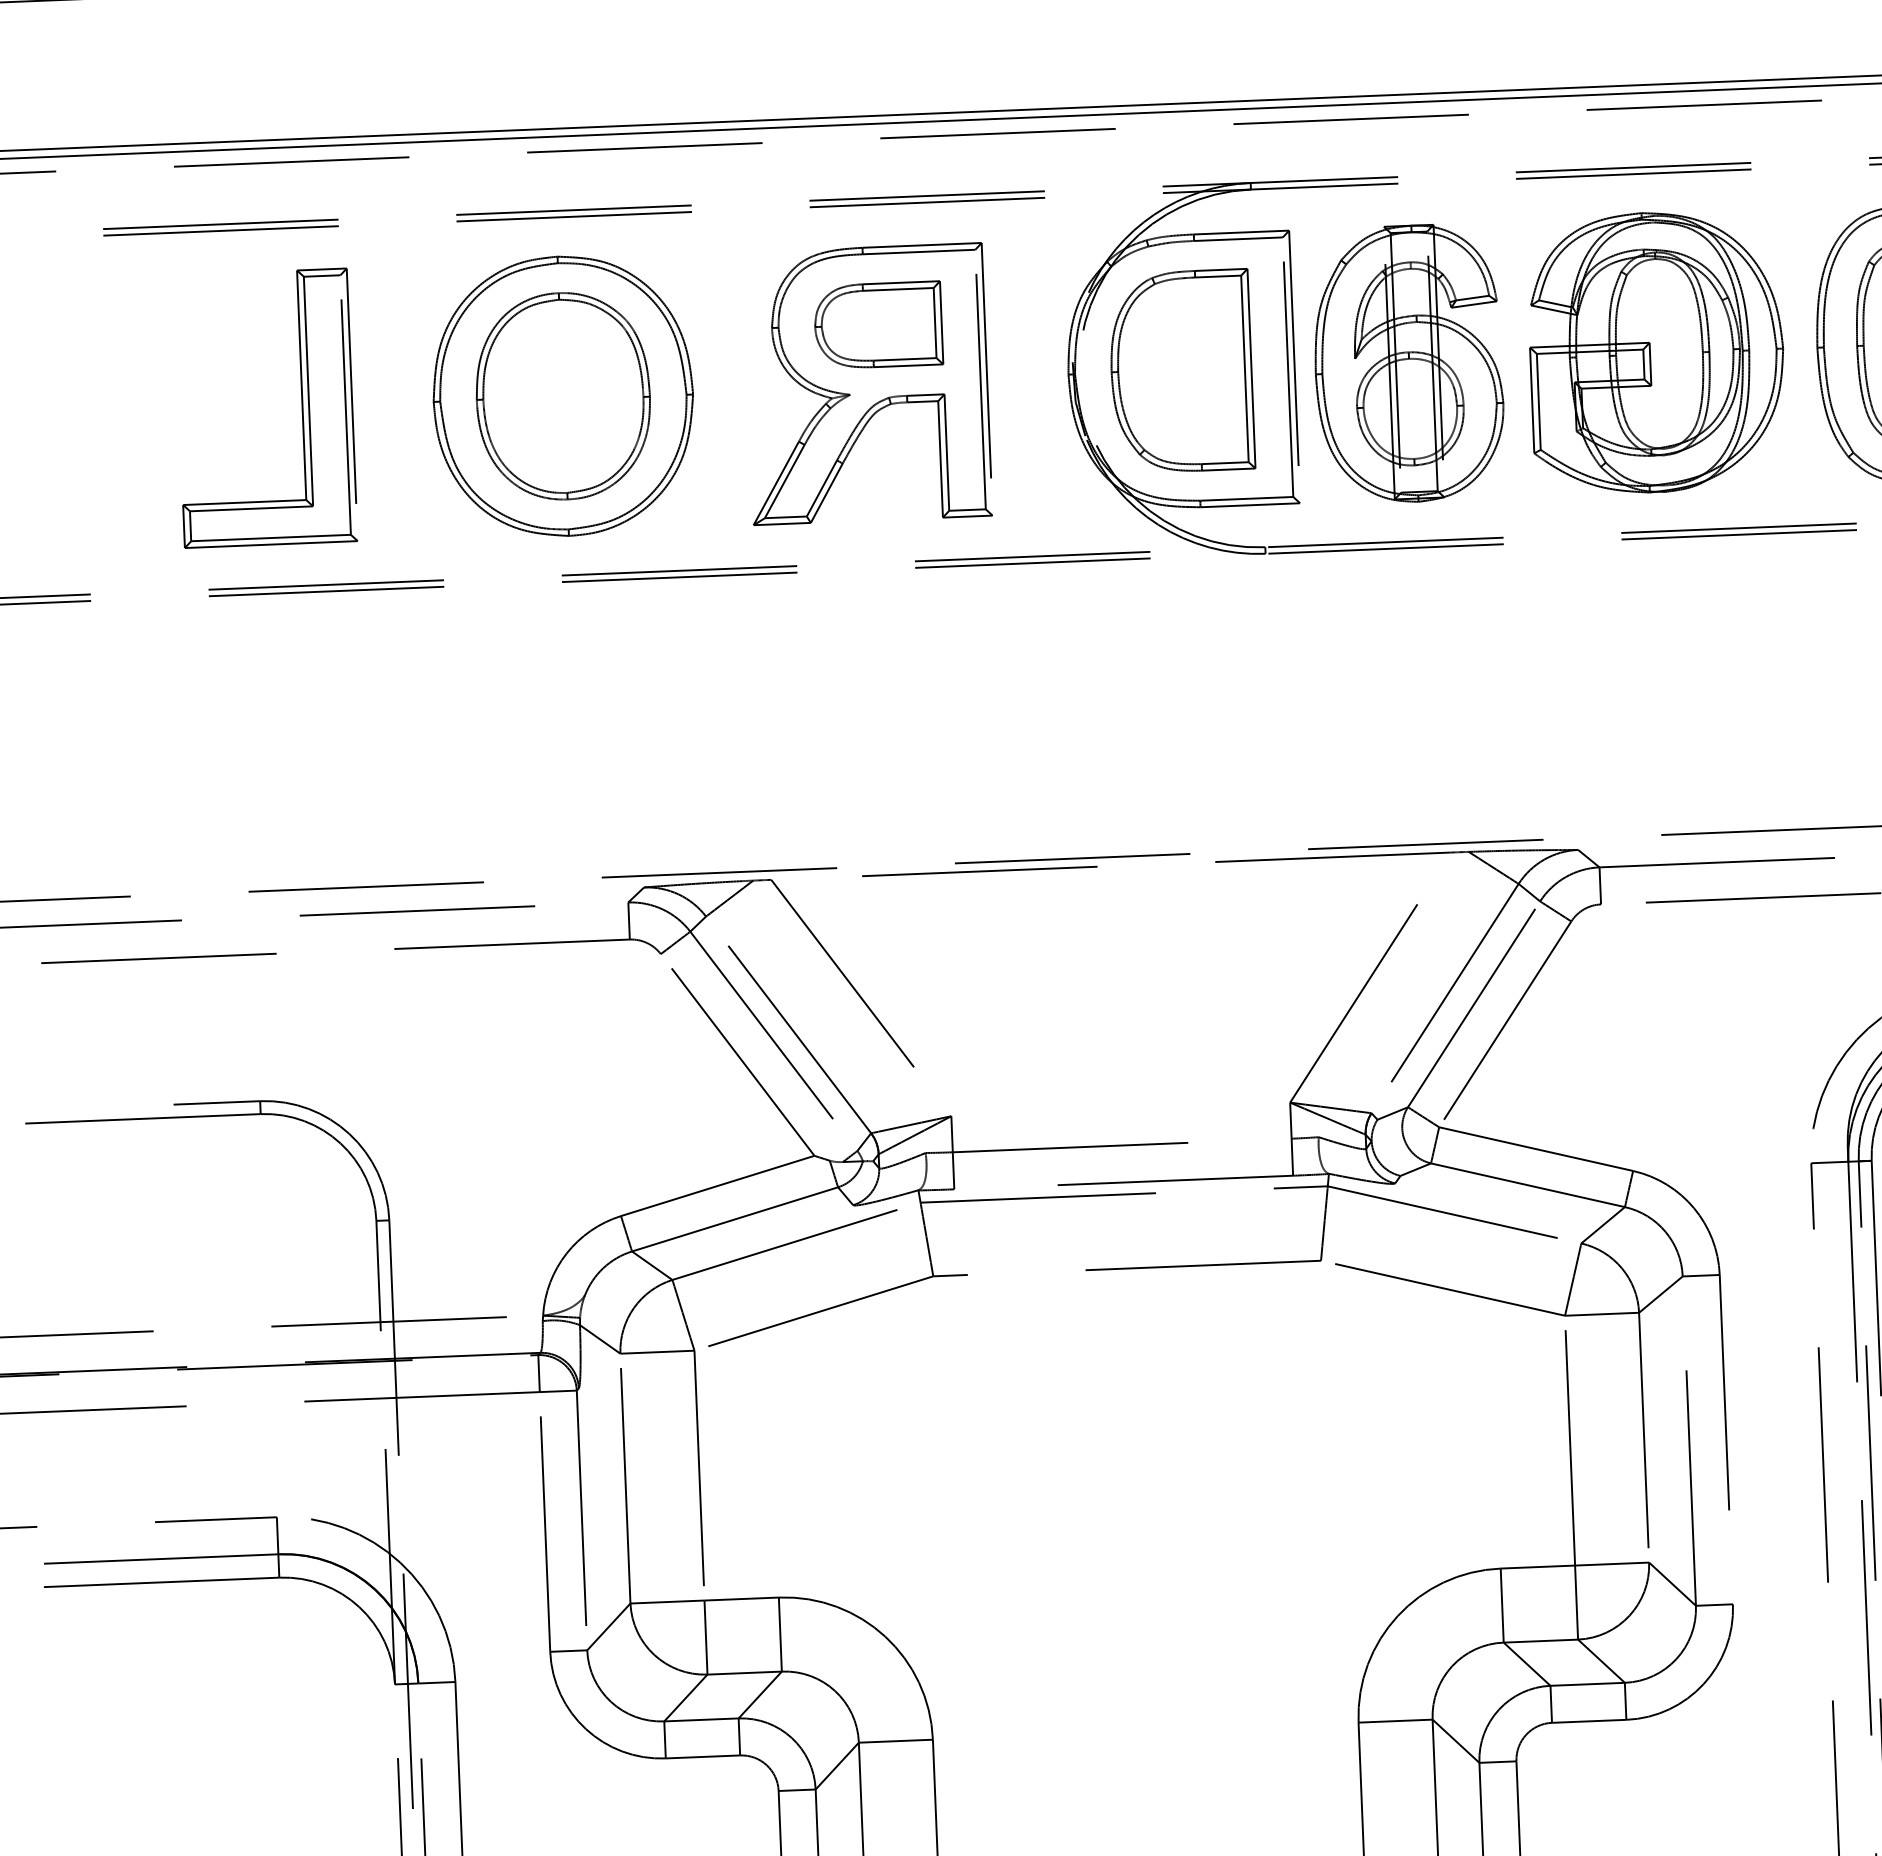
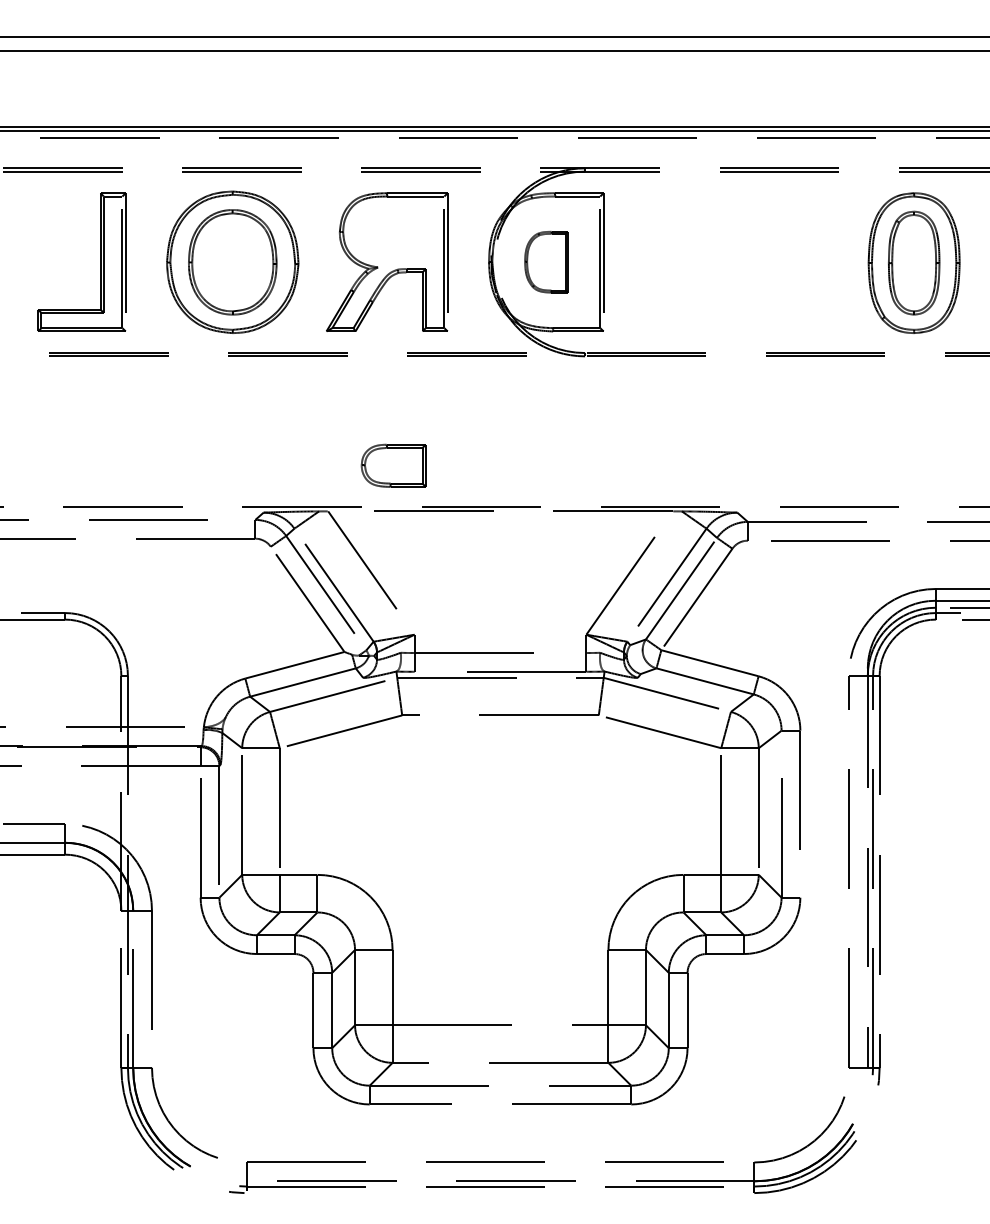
part: (877, 324) -> (393, 465), moved
part: (1657, 350) -> (787, 261), removed
part: (1408, 362) -> (661, 262), removed
part: (1181, 369) -> (546, 261), size x0.6

